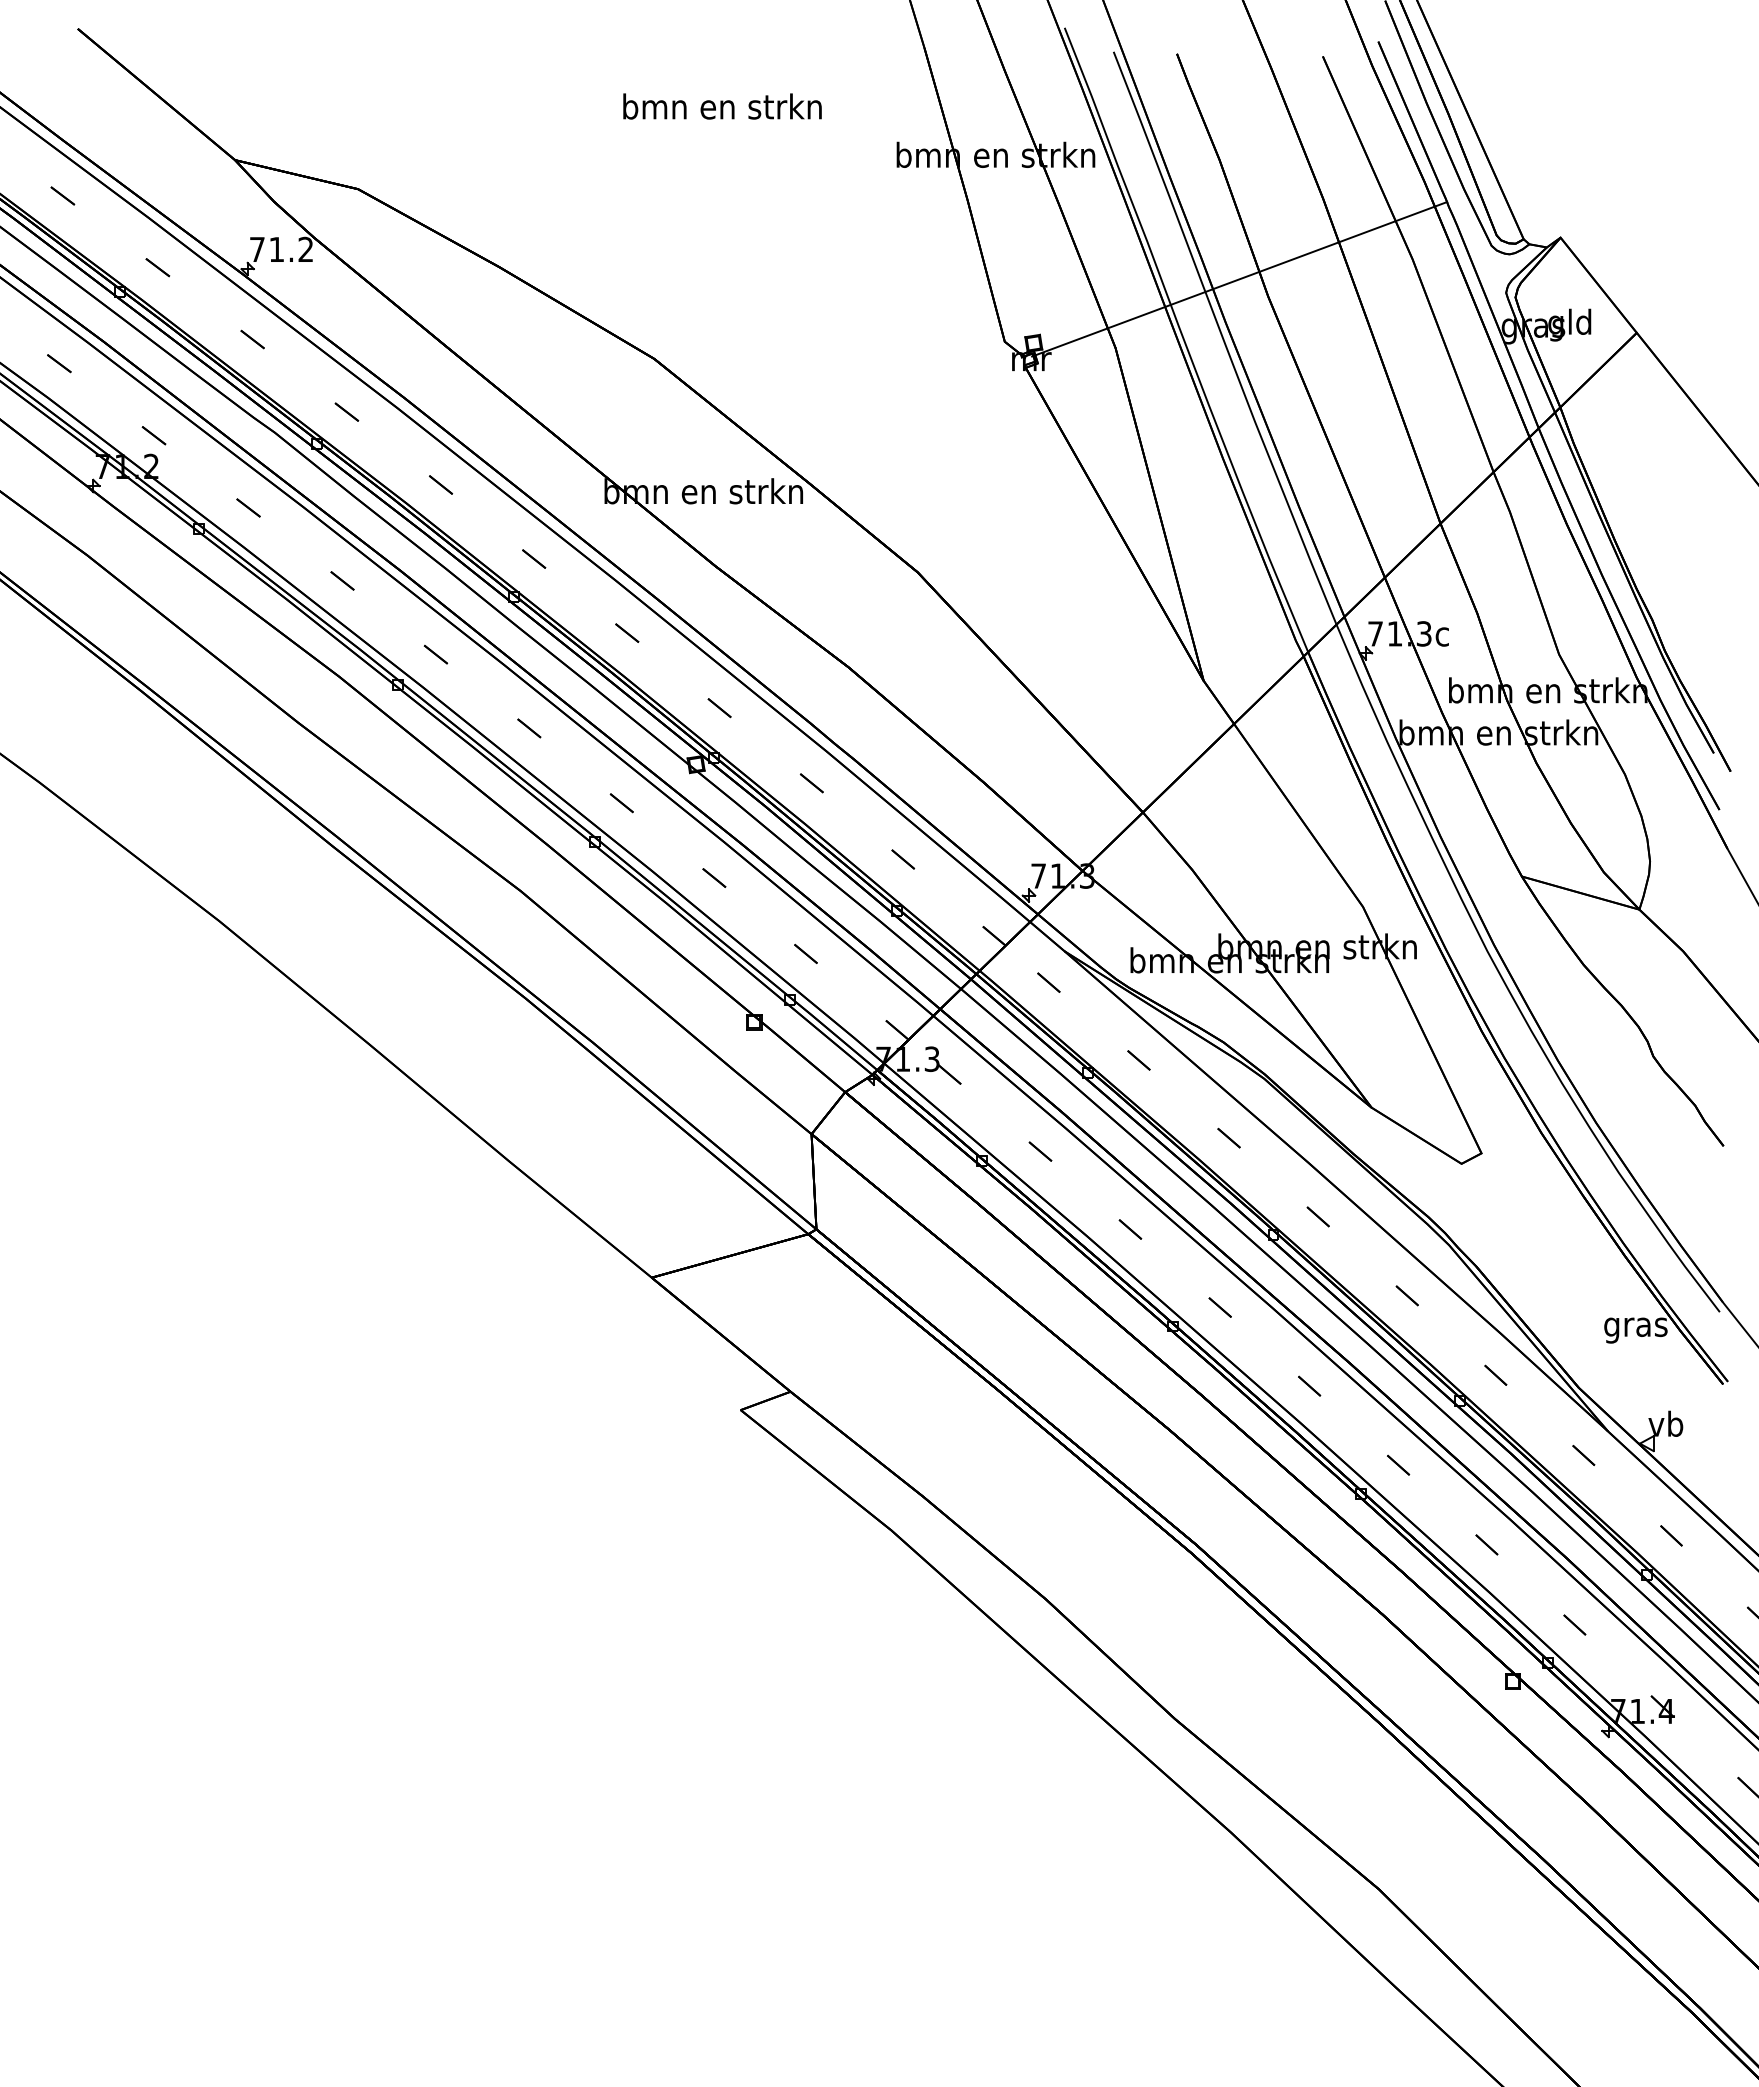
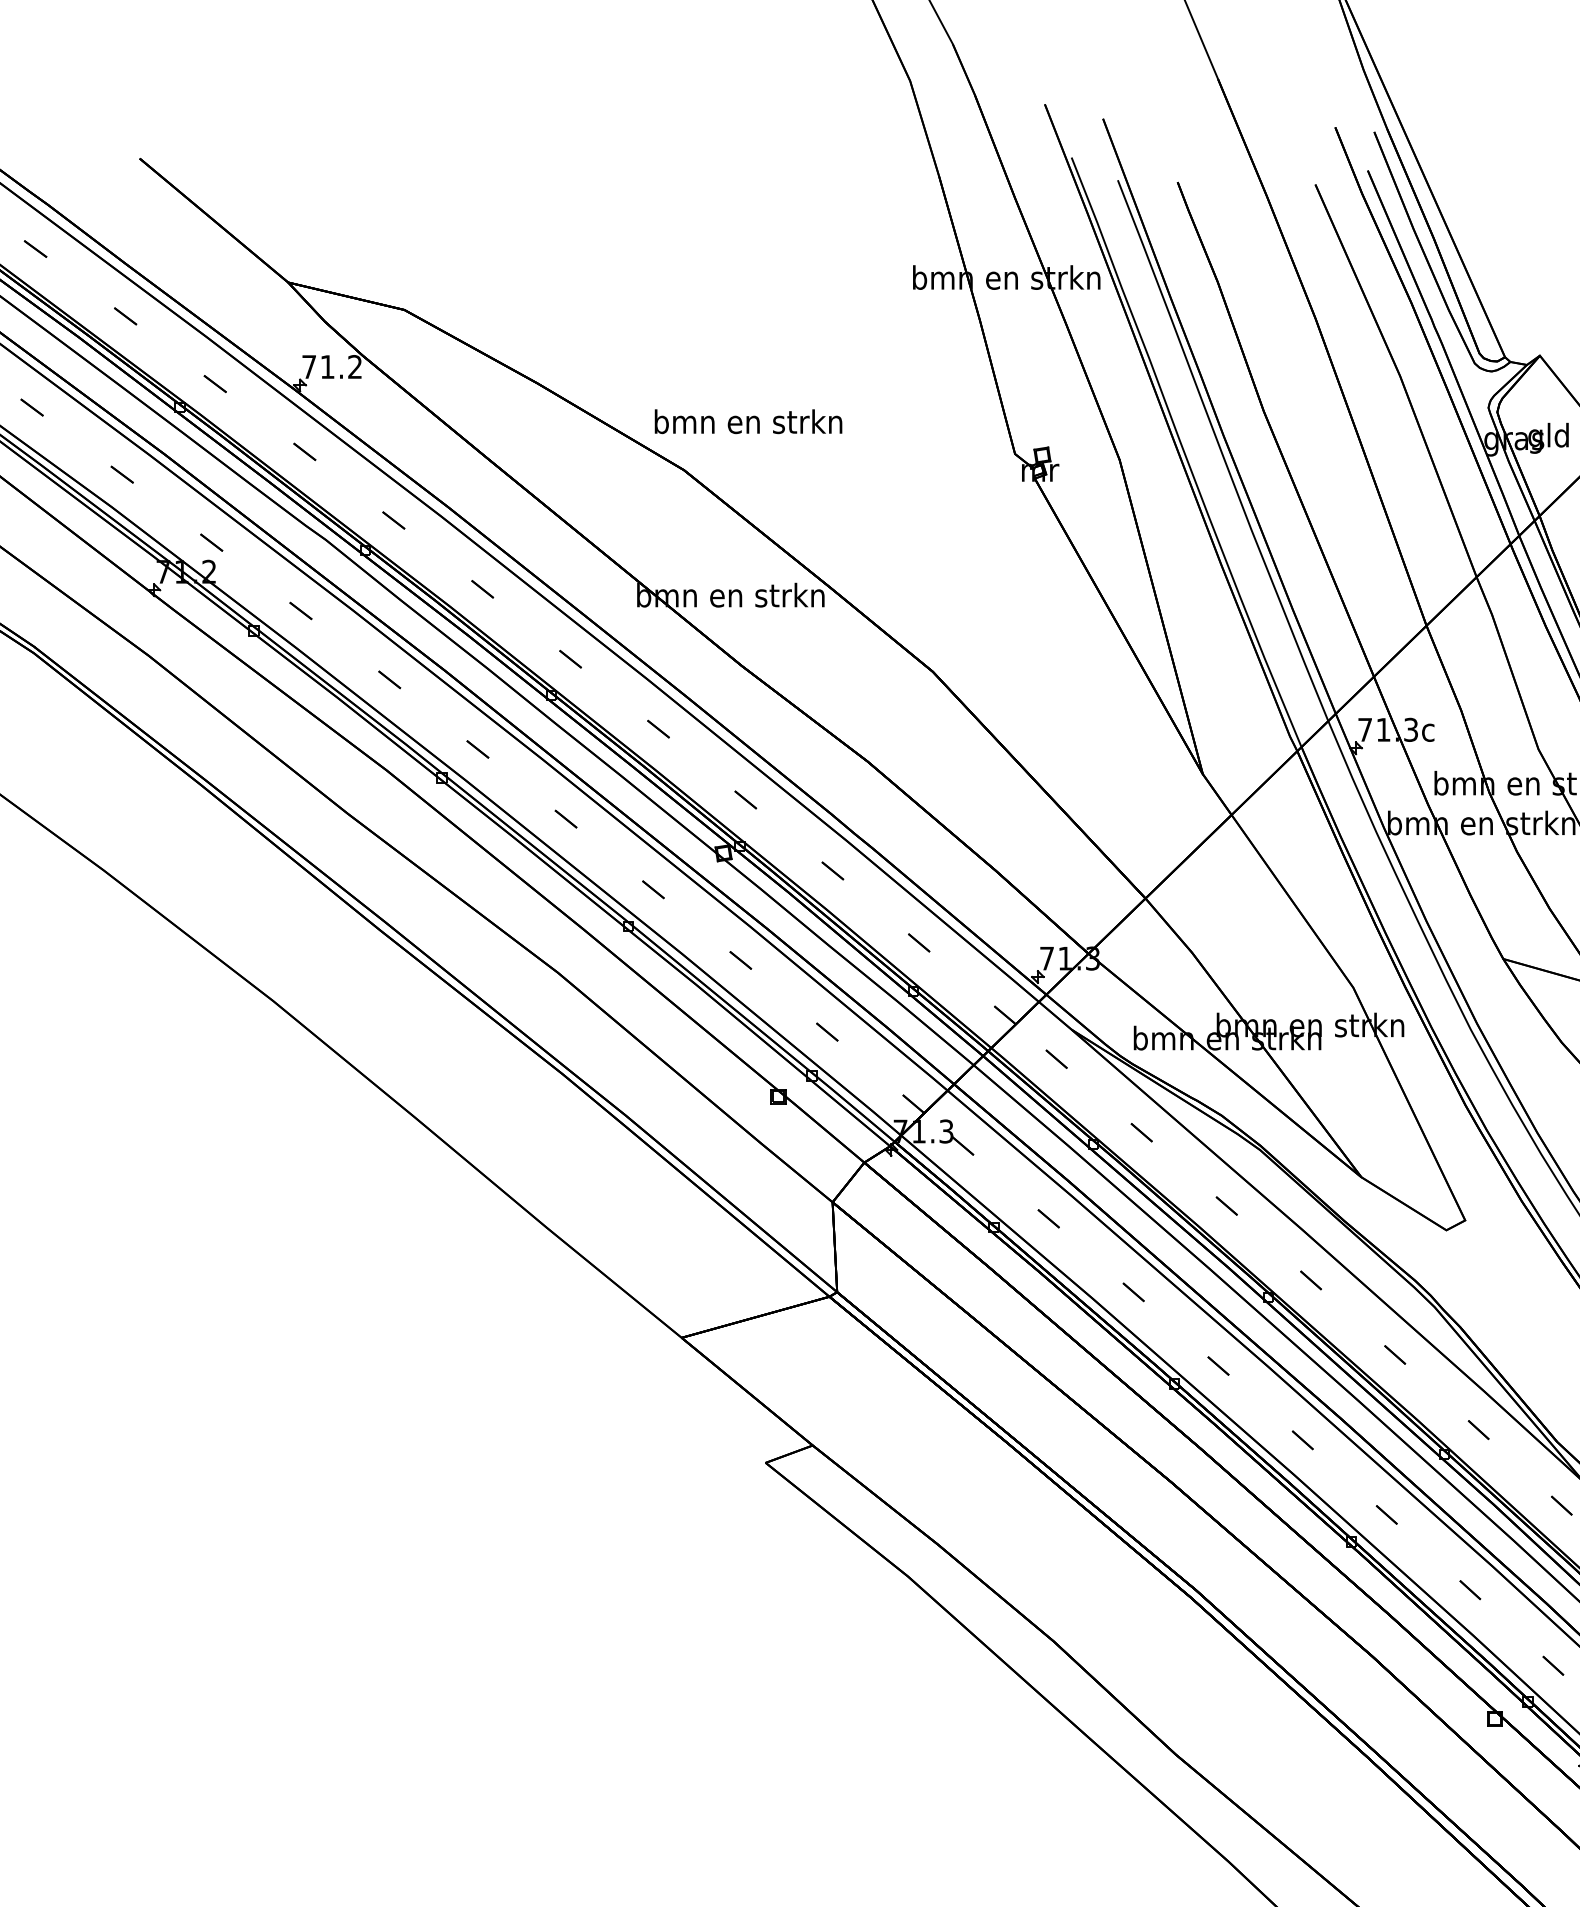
text: (722, 106) -> (748, 421), moved
line: (1239, 279) -> (1236, 395), removed

